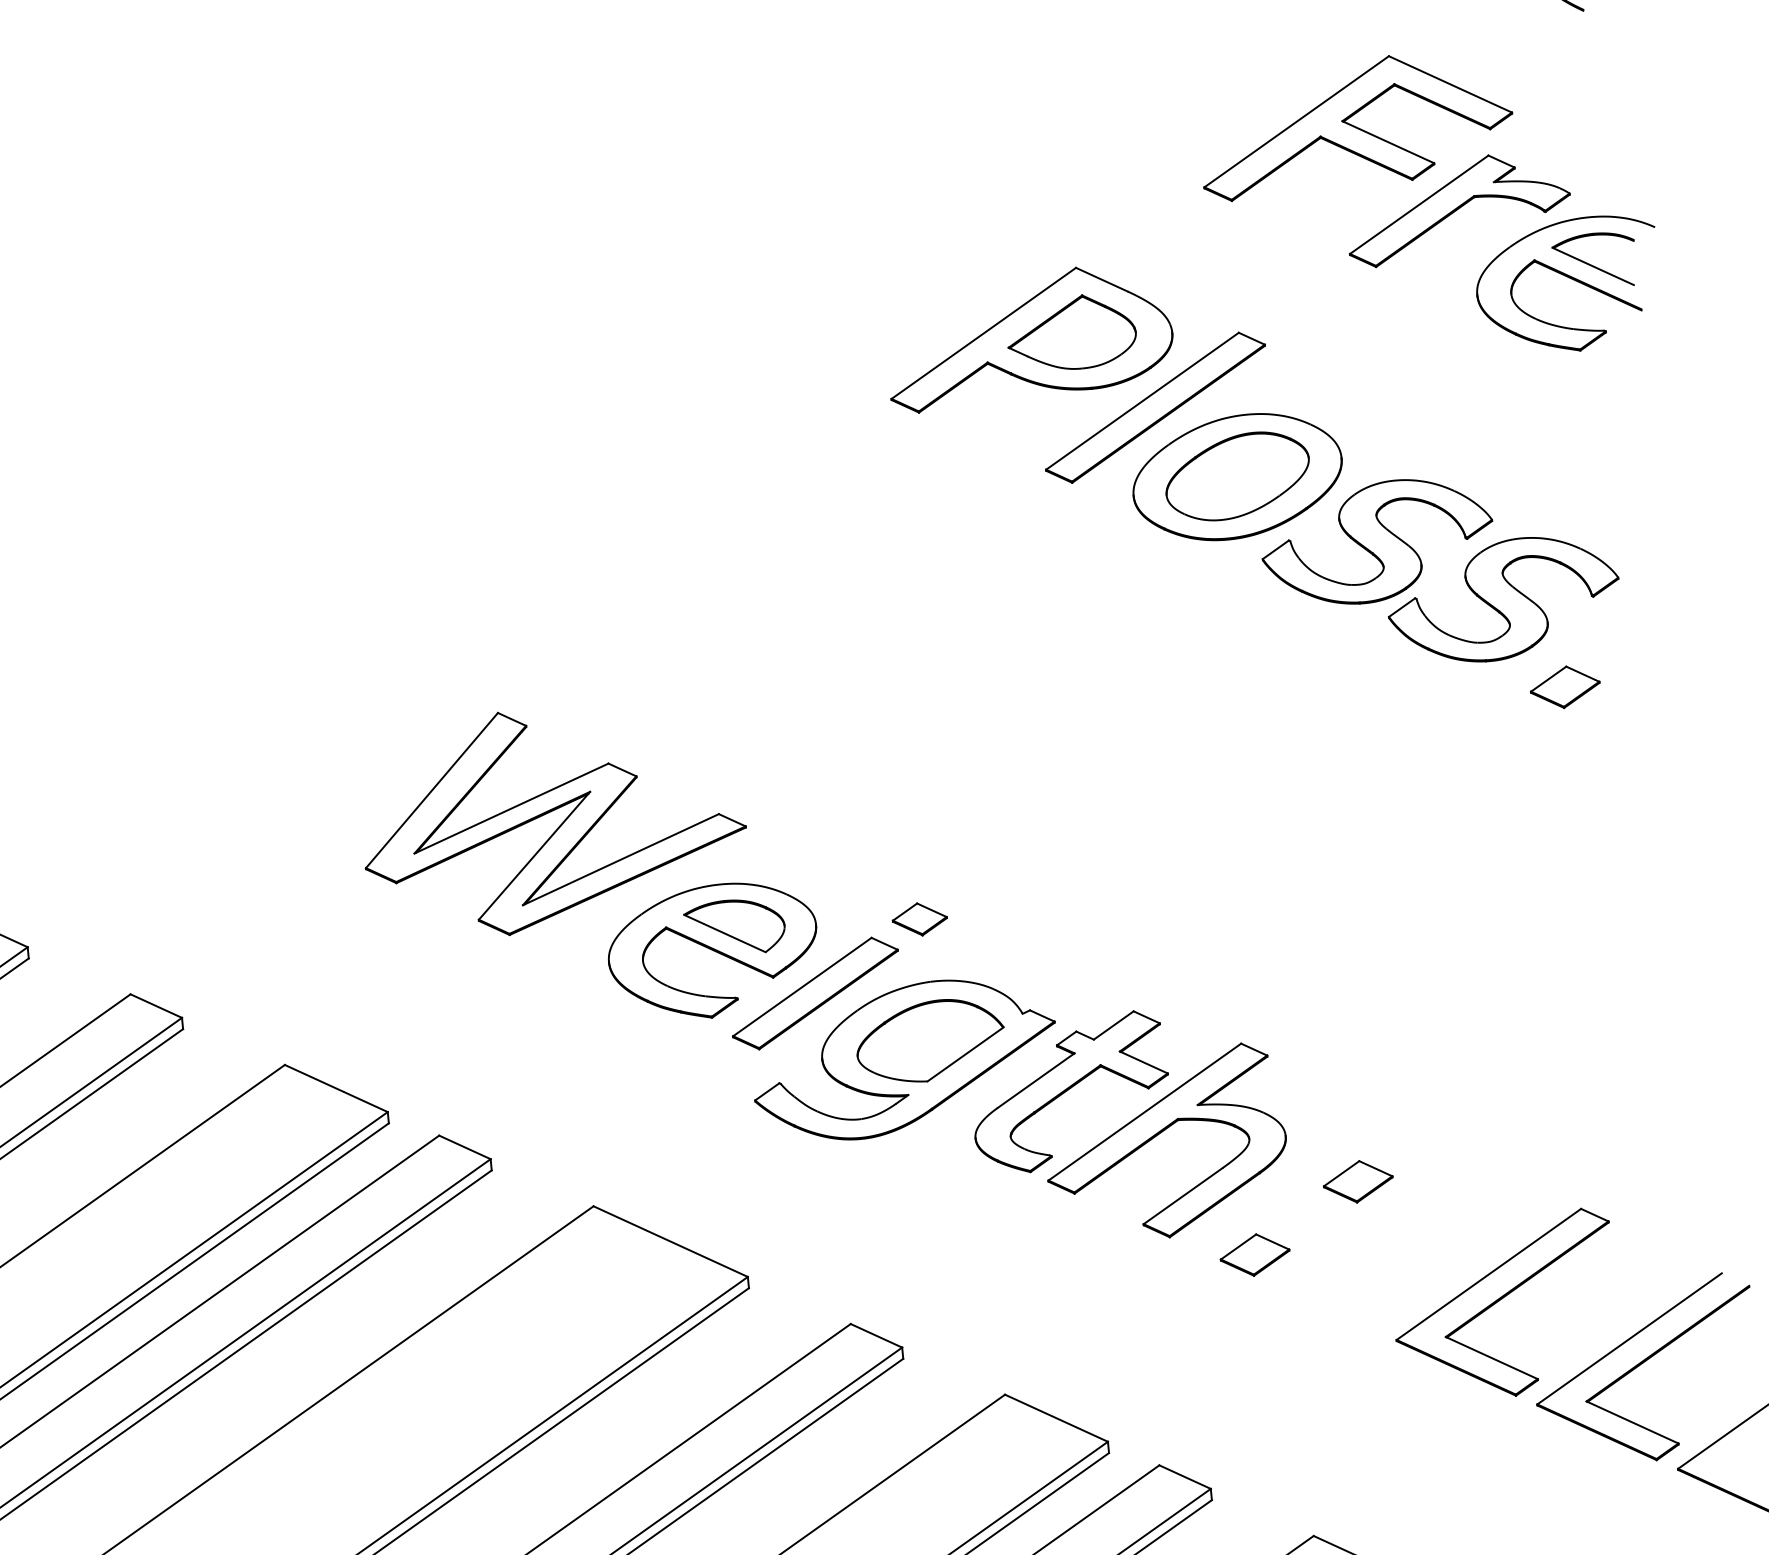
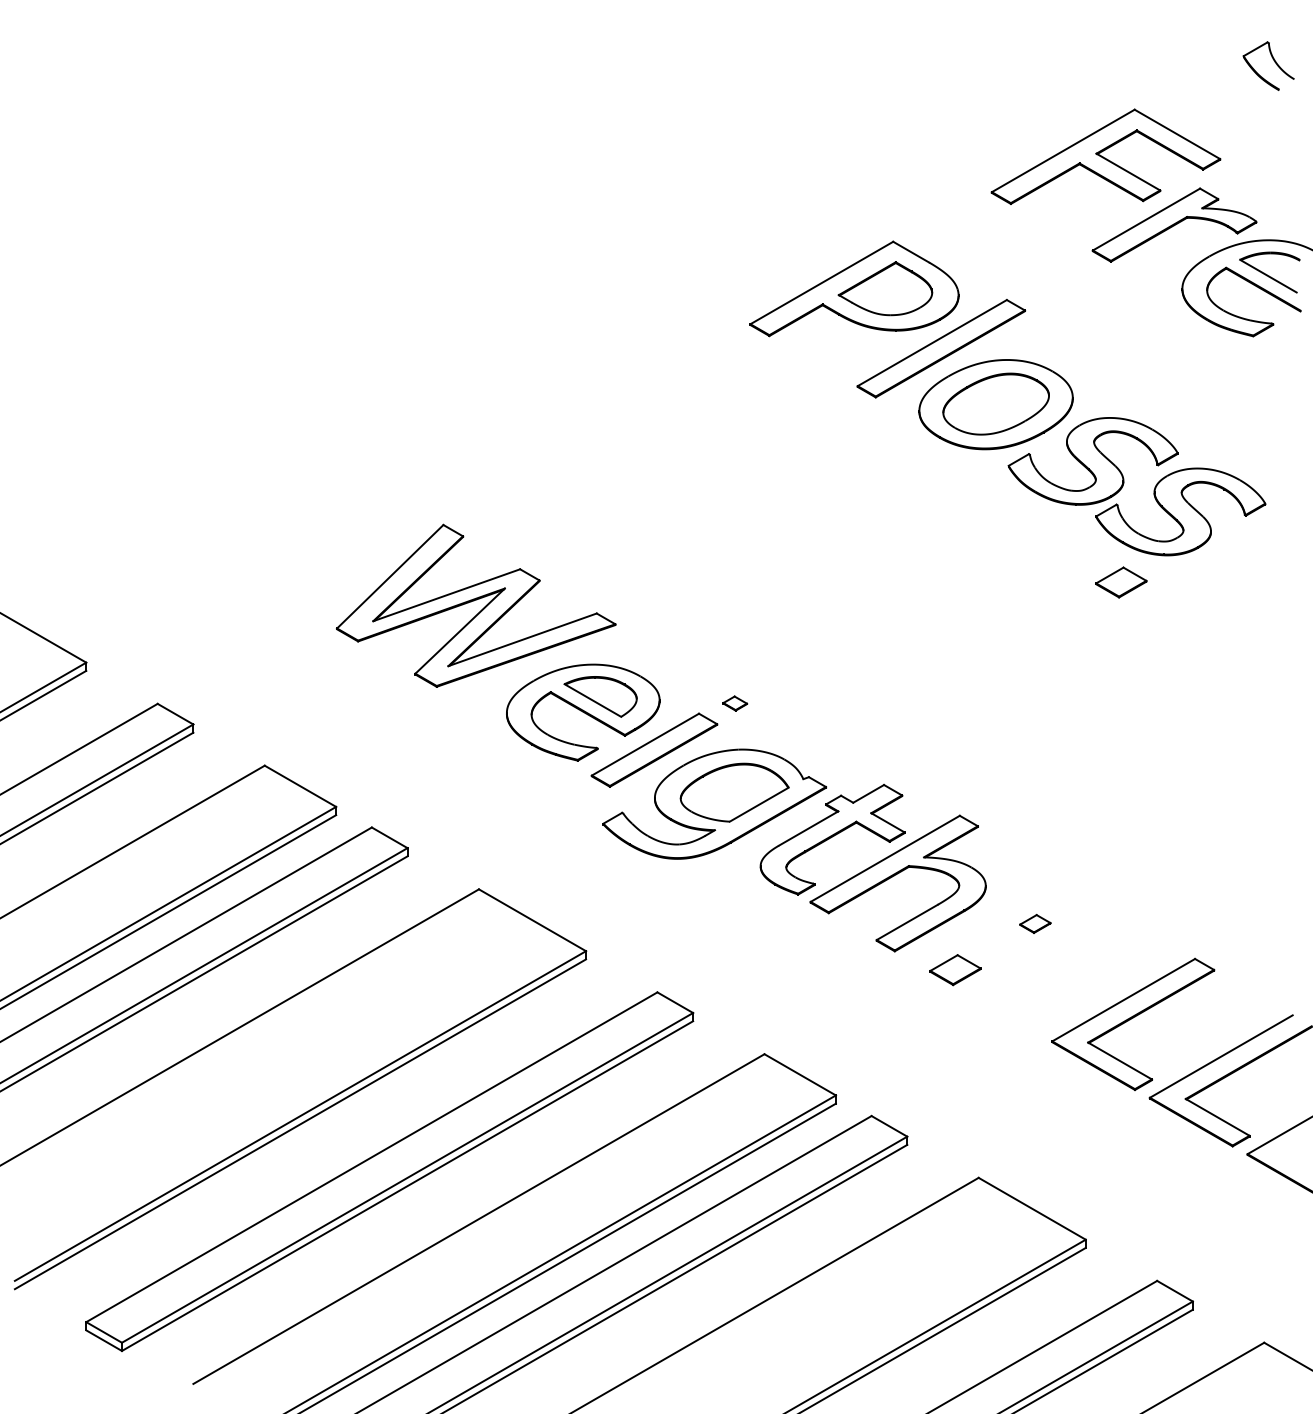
part: (1565, 687) -> (1121, 582), moved
part: (918, 919) -> (734, 703), size x0.6
part: (1358, 1181) -> (1035, 923), size x0.6

